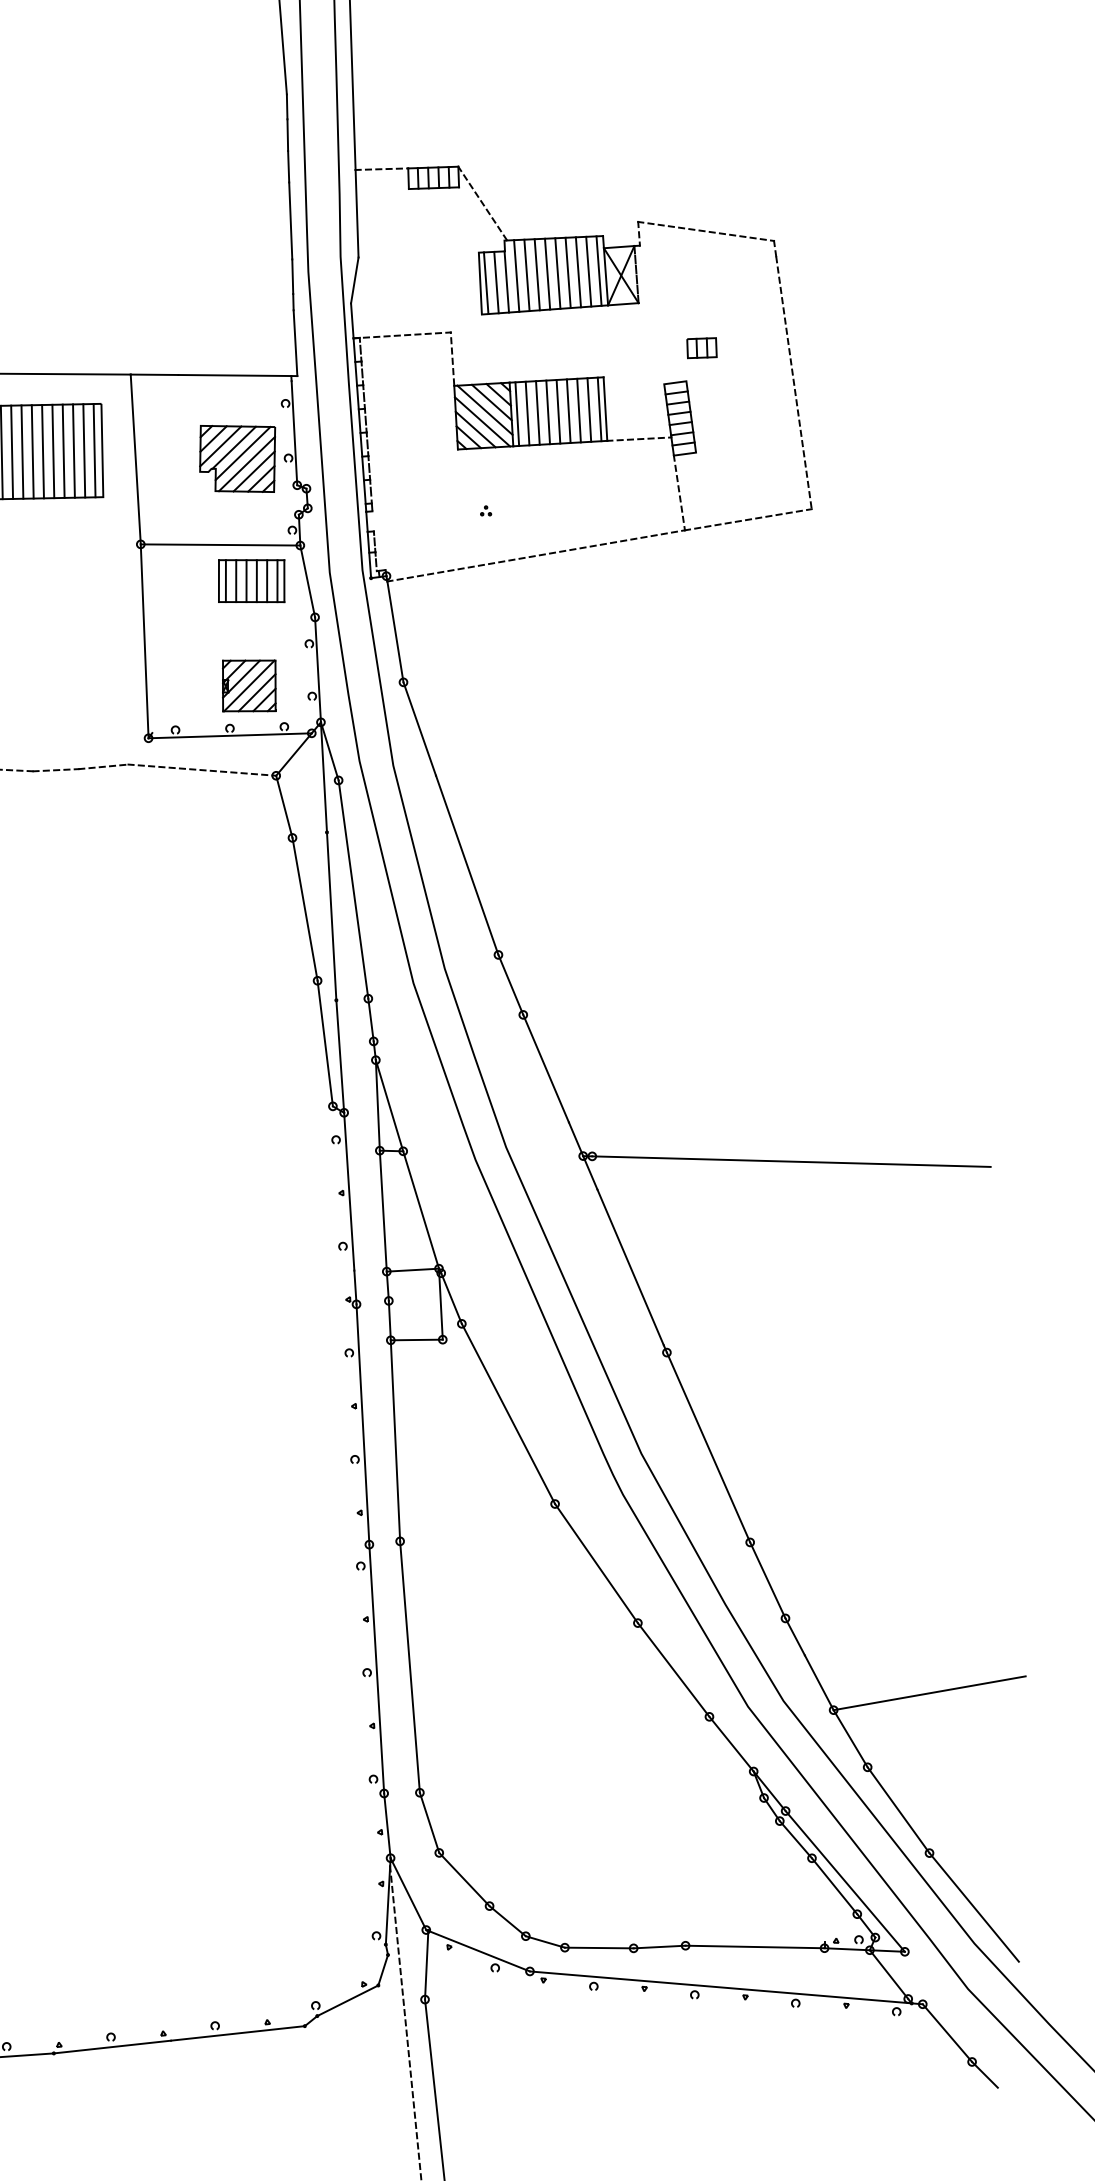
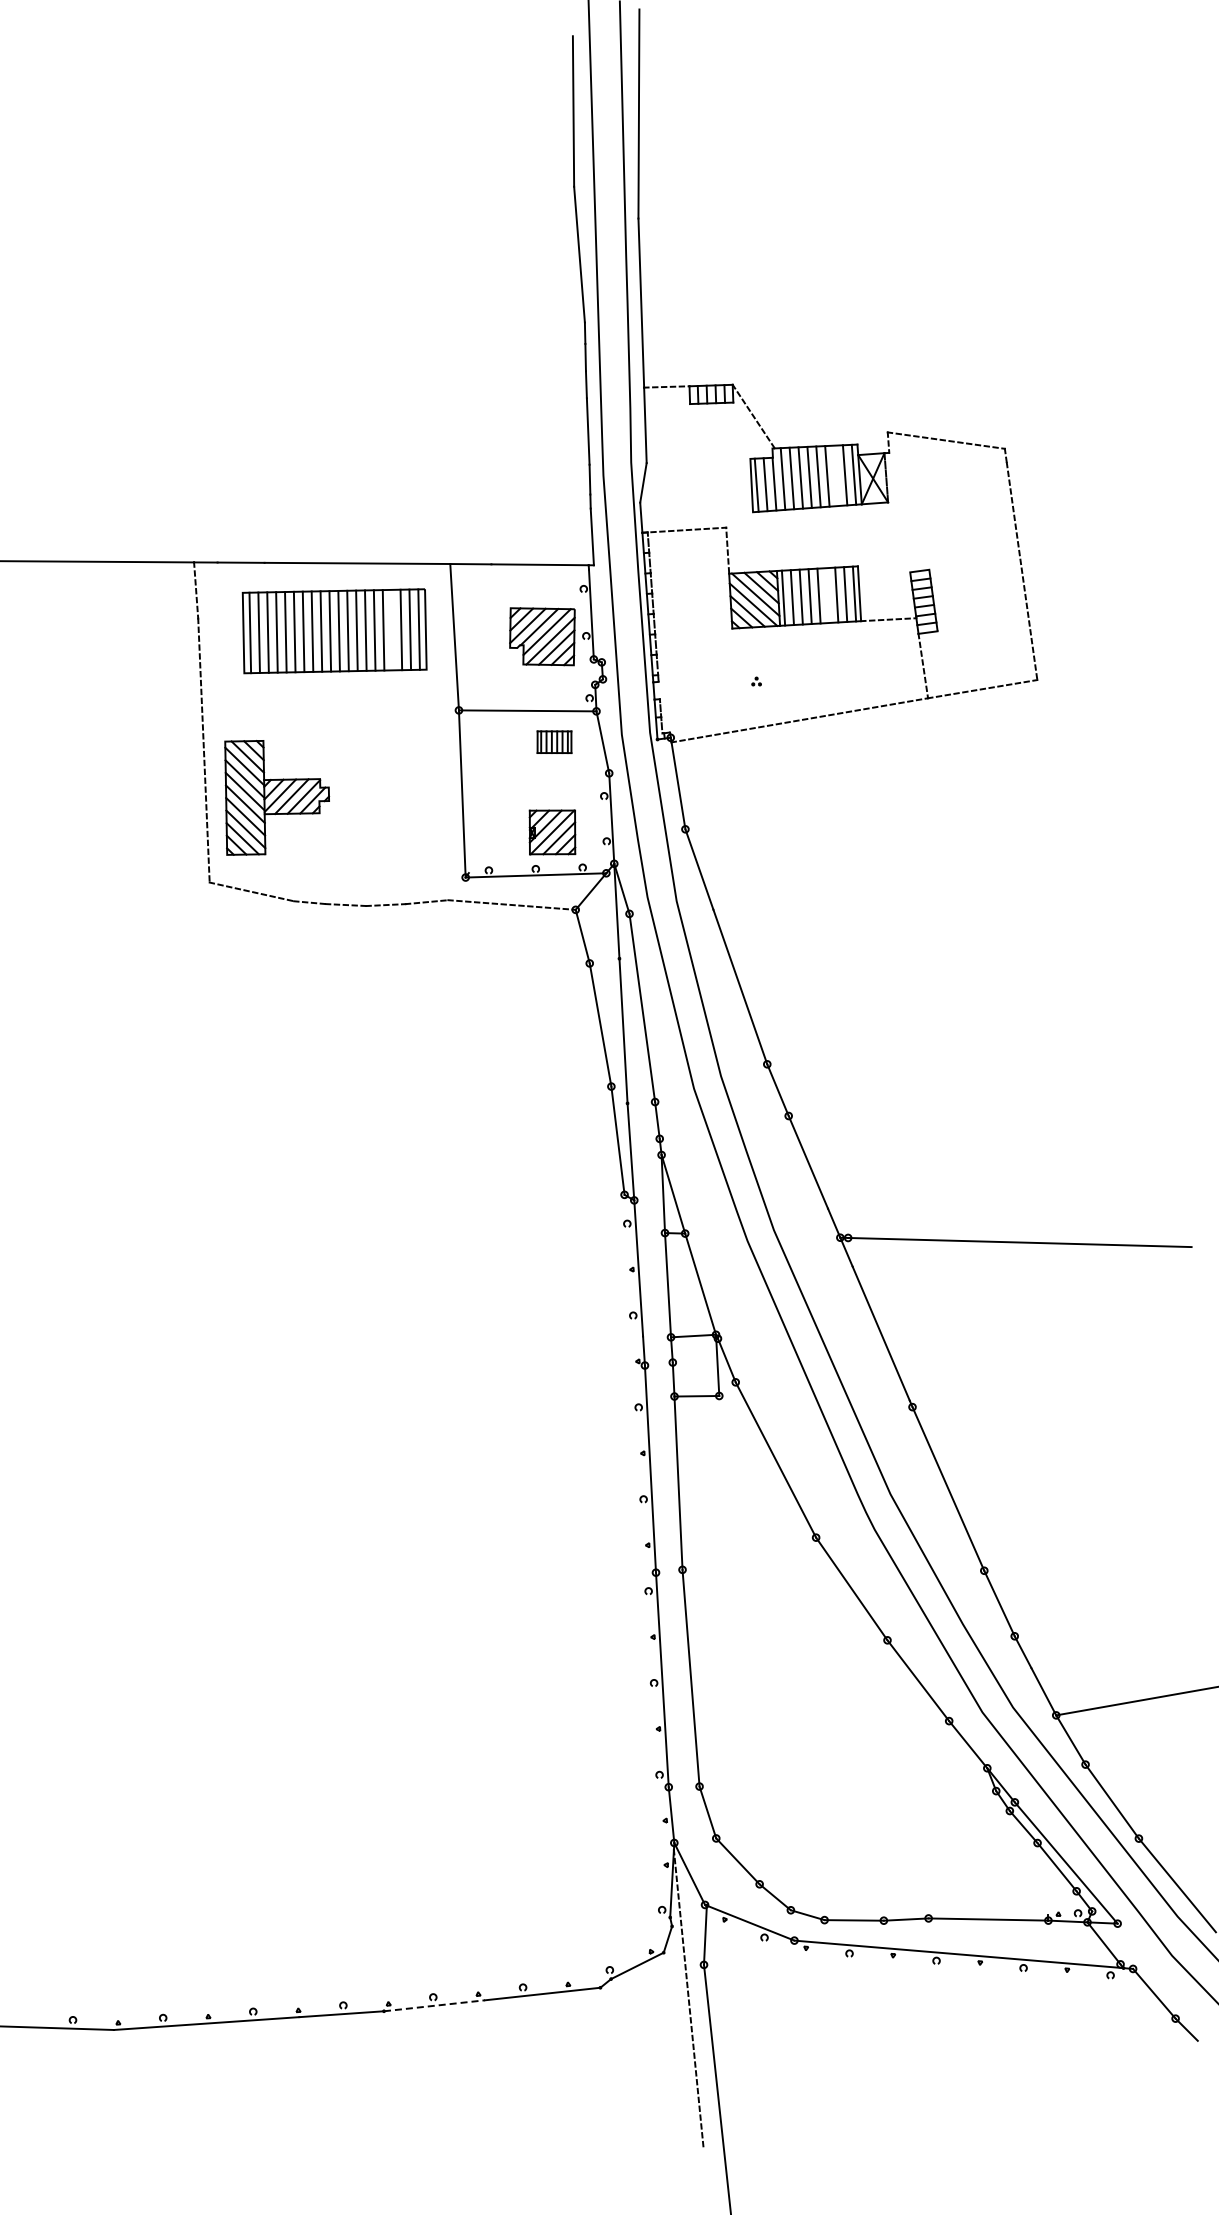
line: (578, 271) -> (836, 475), removed
part: (701, 347) -> (942, 540), removed
line: (568, 411) -> (827, 595), removed
line: (63, 450) -> (392, 629), removed
part: (251, 581) -> (554, 742), size x0.6
line: (112, 2046) -> (434, 2005), solid -> dashed

